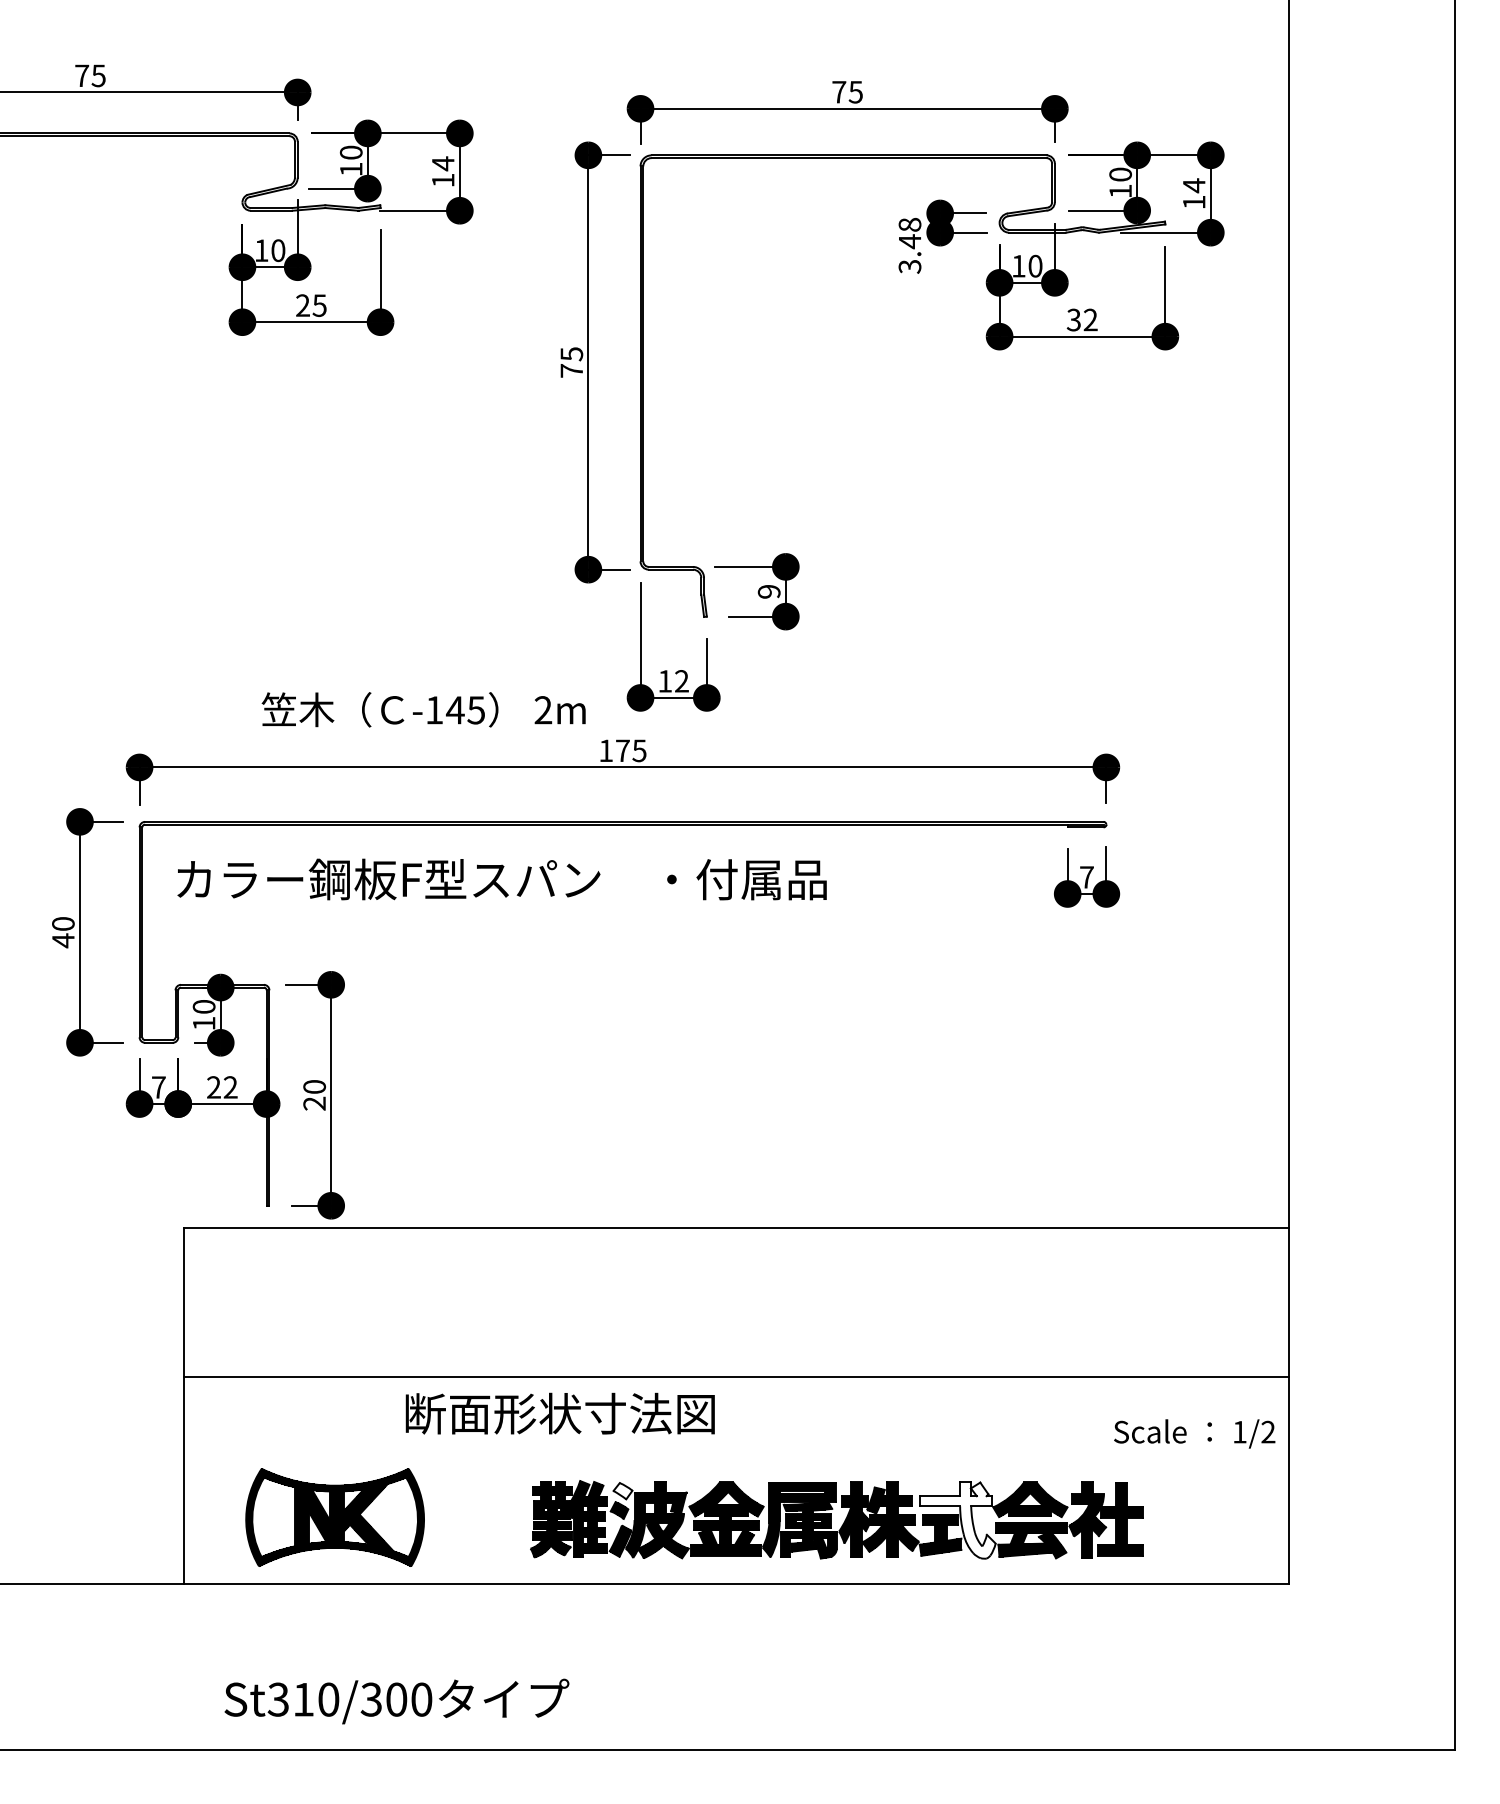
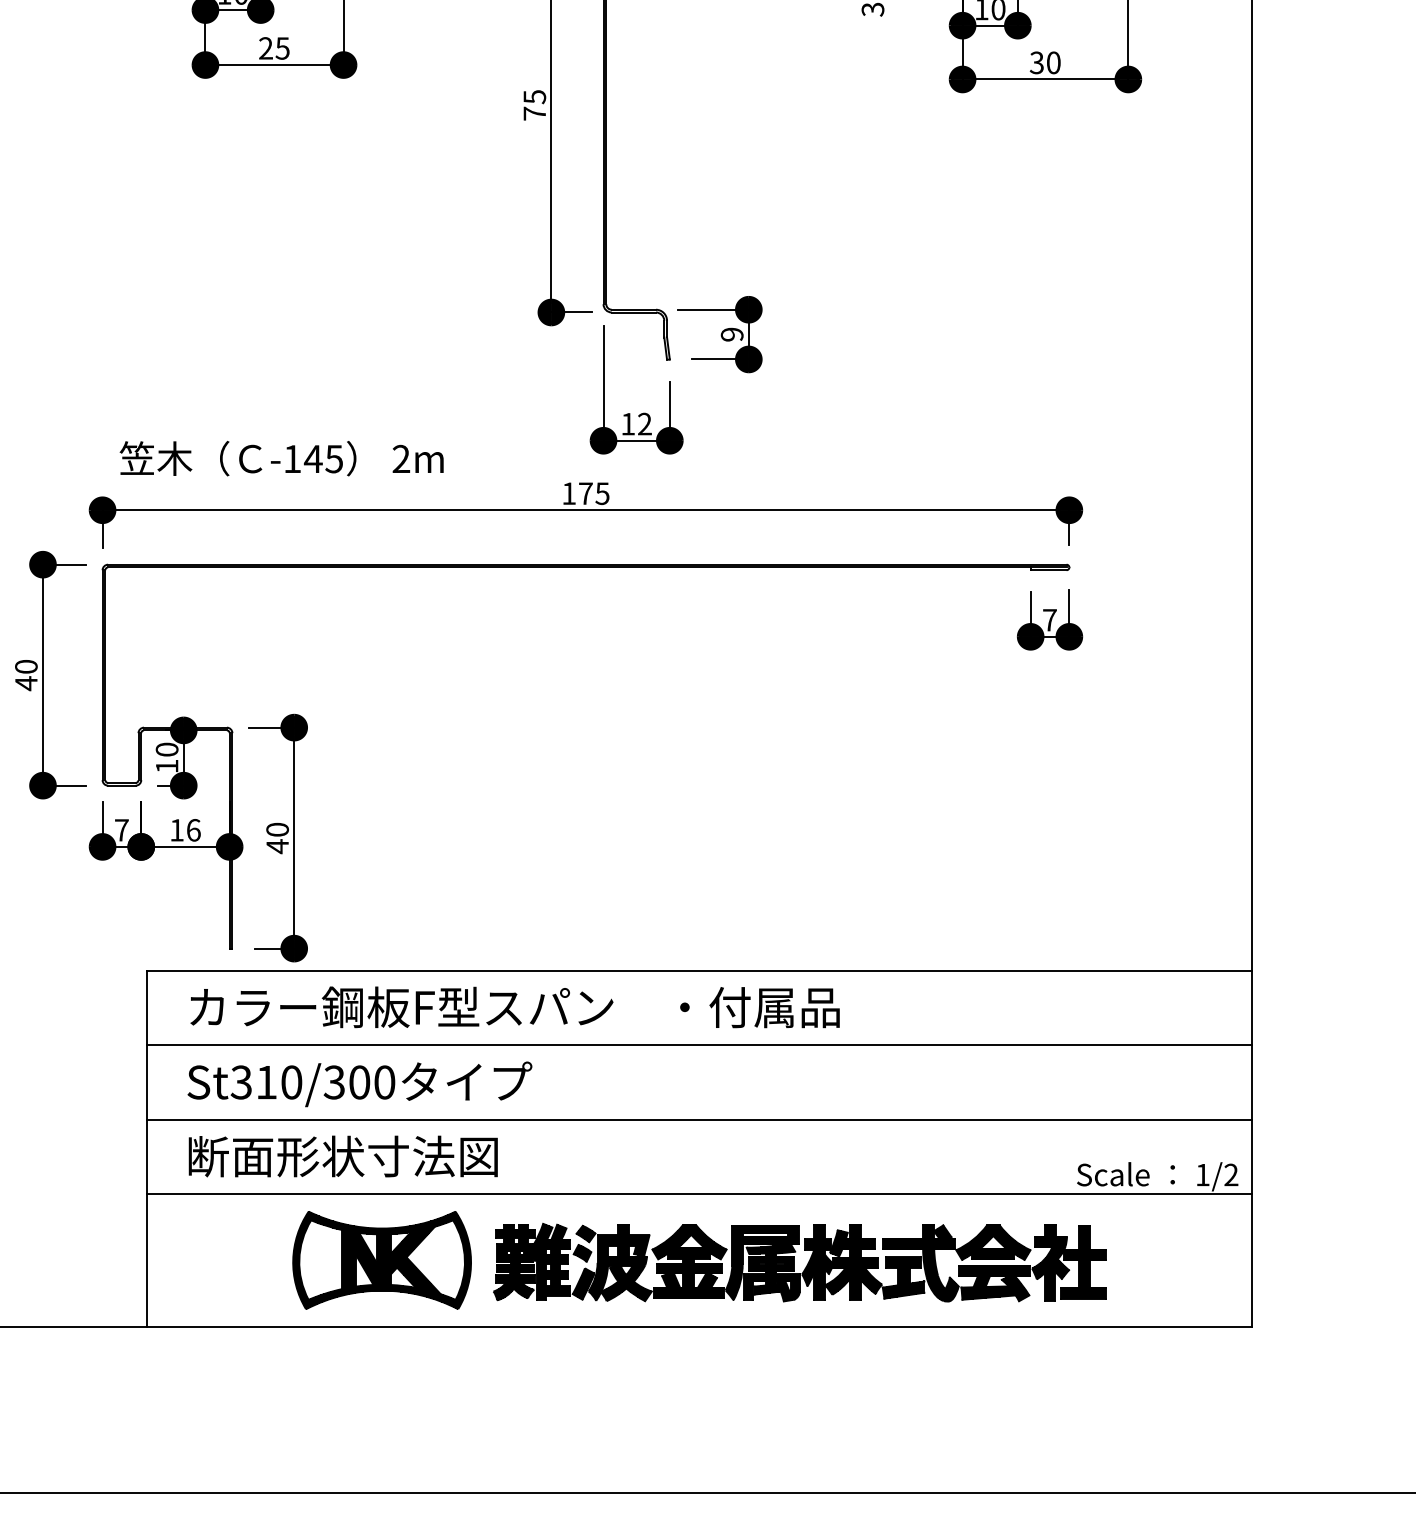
text: (1090, 319) -> (1053, 62), 32 -> 30
text: (423, 709) -> (281, 458), moved
text: (501, 879) -> (514, 1007), moved
text: (222, 1087) -> (185, 830), 22 -> 16
text: (314, 1103) -> (277, 846), 20 -> 40
line: (736, 1302) -> (699, 1045), added
text: (559, 1413) -> (342, 1156), moved
line: (736, 1451) -> (699, 1194), added
hatch: (622, 1491) -> (585, 1234), added
part: (334, 1517) -> (381, 1260), moved
hatch: (957, 1520) -> (920, 1263), added
text: (396, 1701) -> (359, 1084), moved

